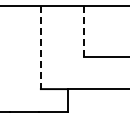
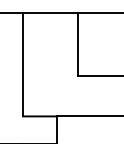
line: (84, 31) -> (77, 44), dashed -> solid
line: (40, 48) -> (22, 65), dashed -> solid

